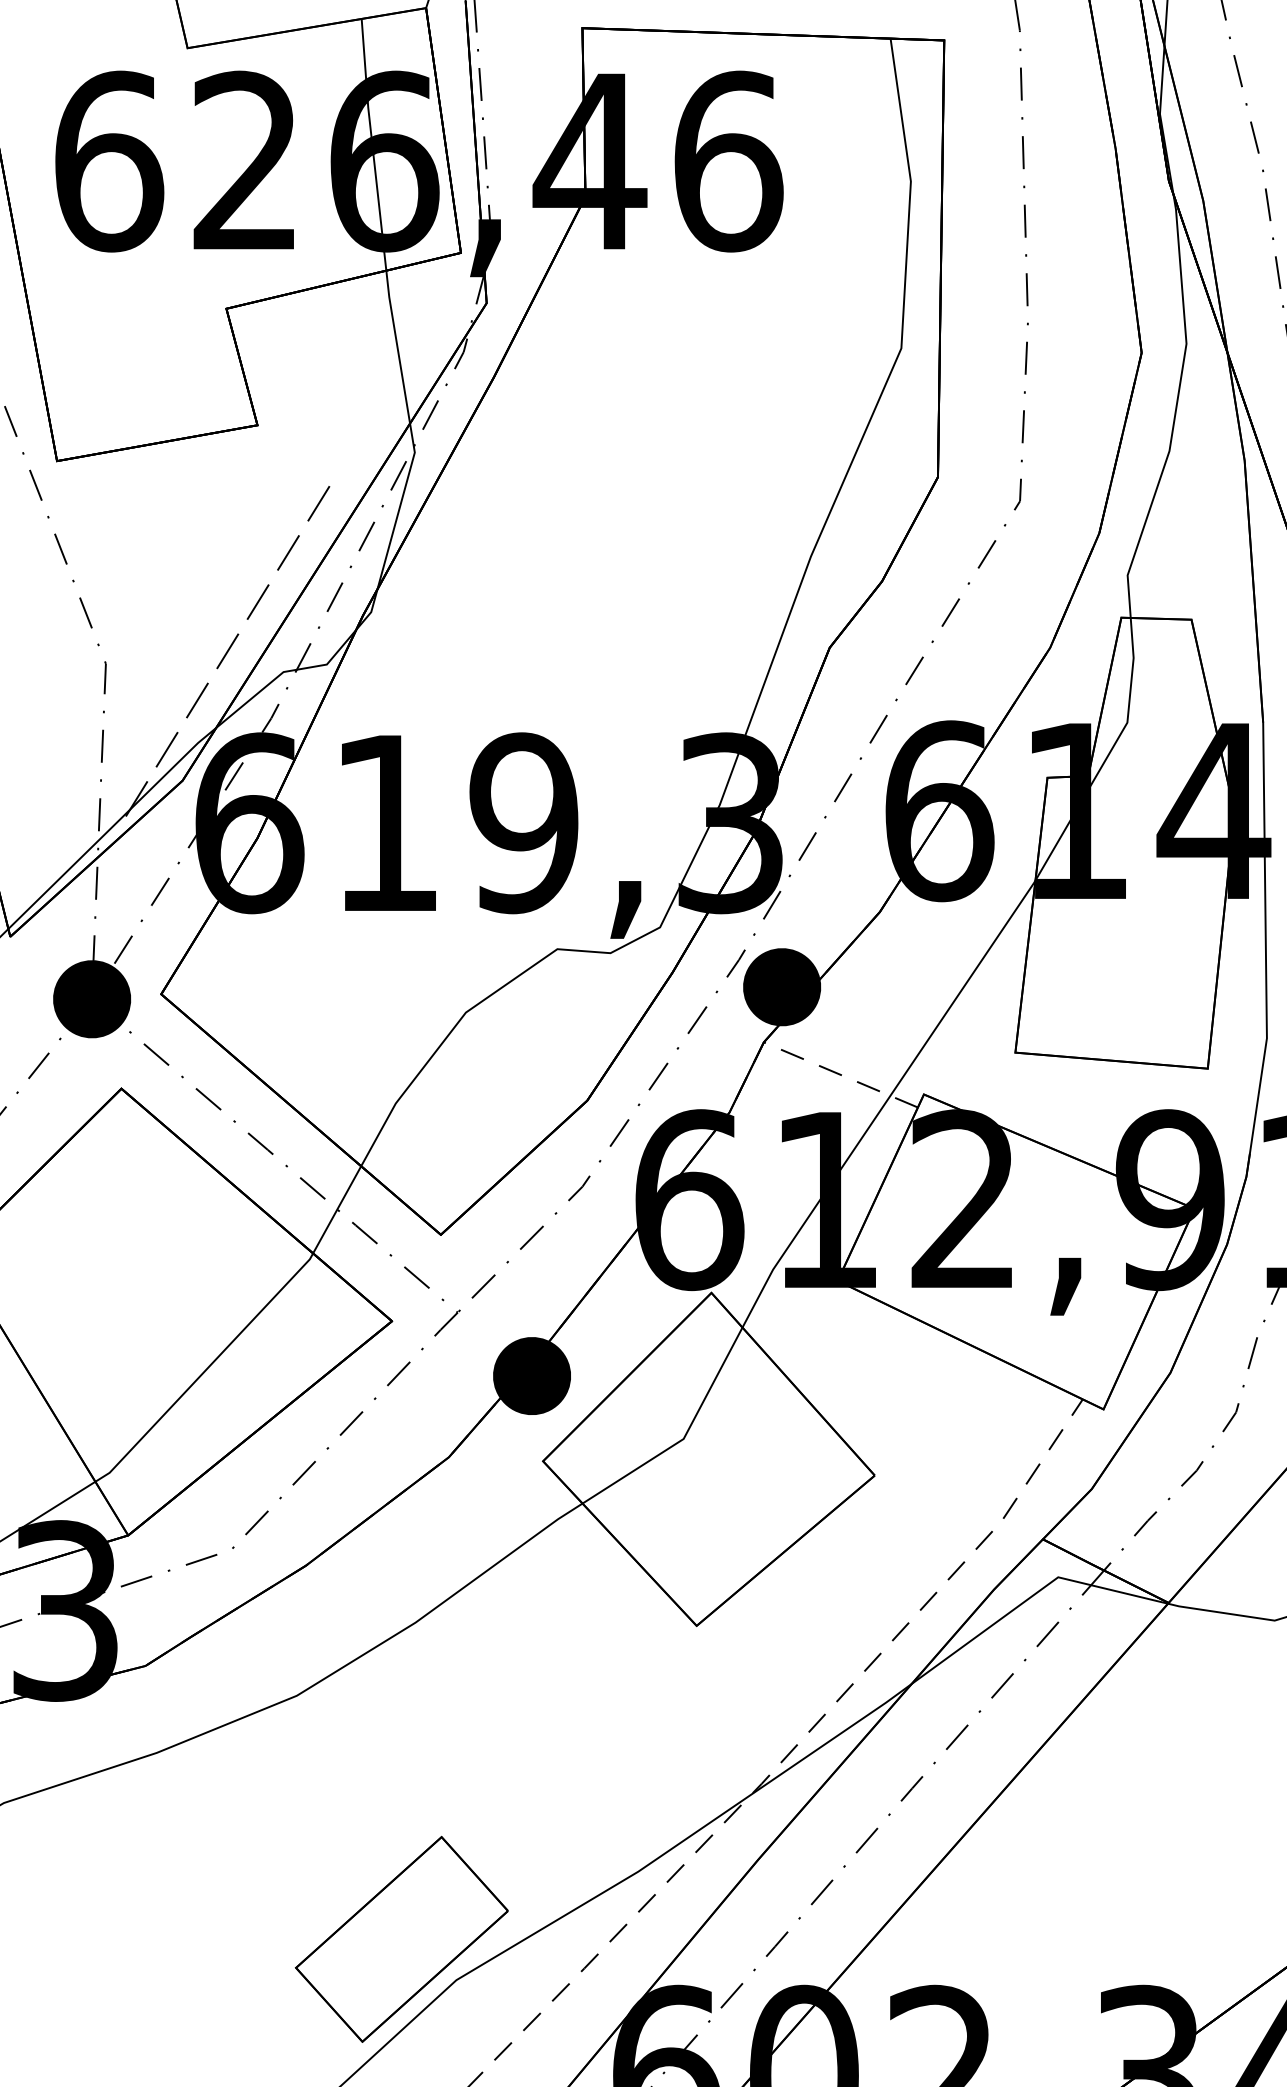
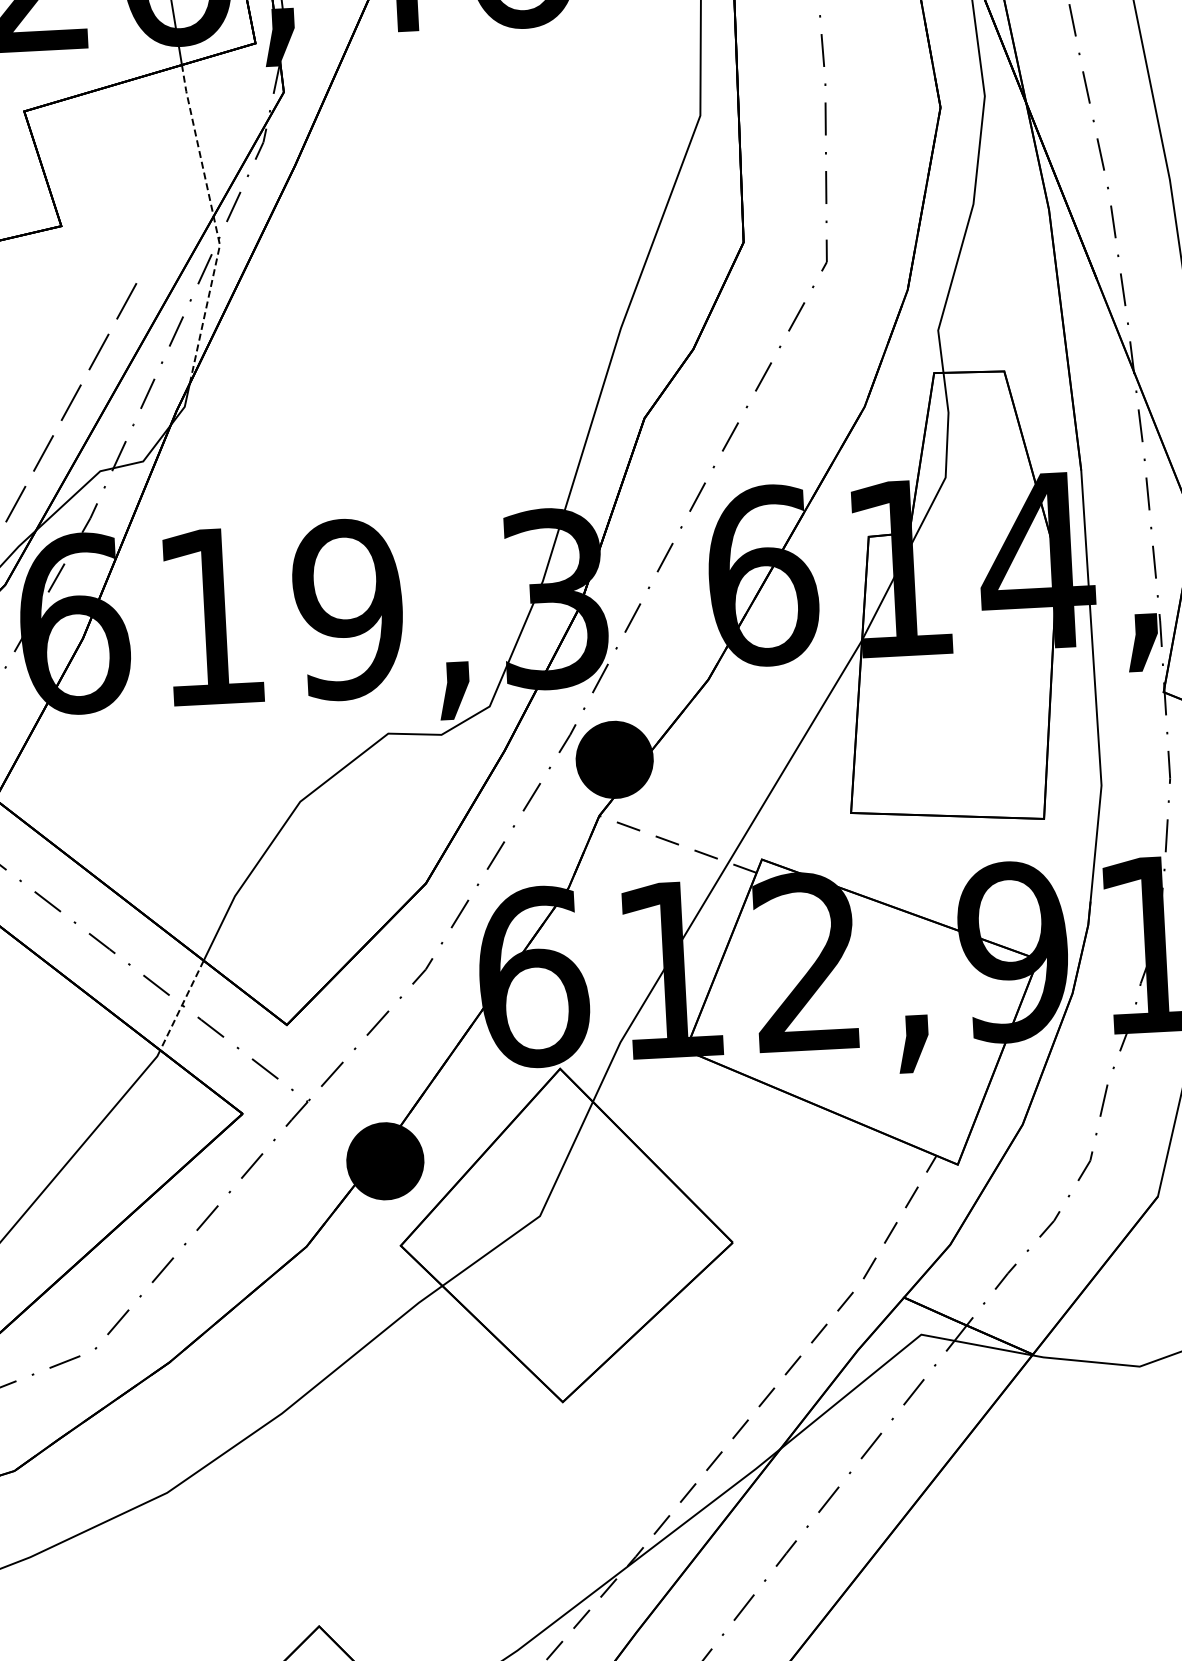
line: (411, 430) -> (215, 223), solid -> dashed
line: (337, 1209) -> (182, 1005), solid -> dashed

